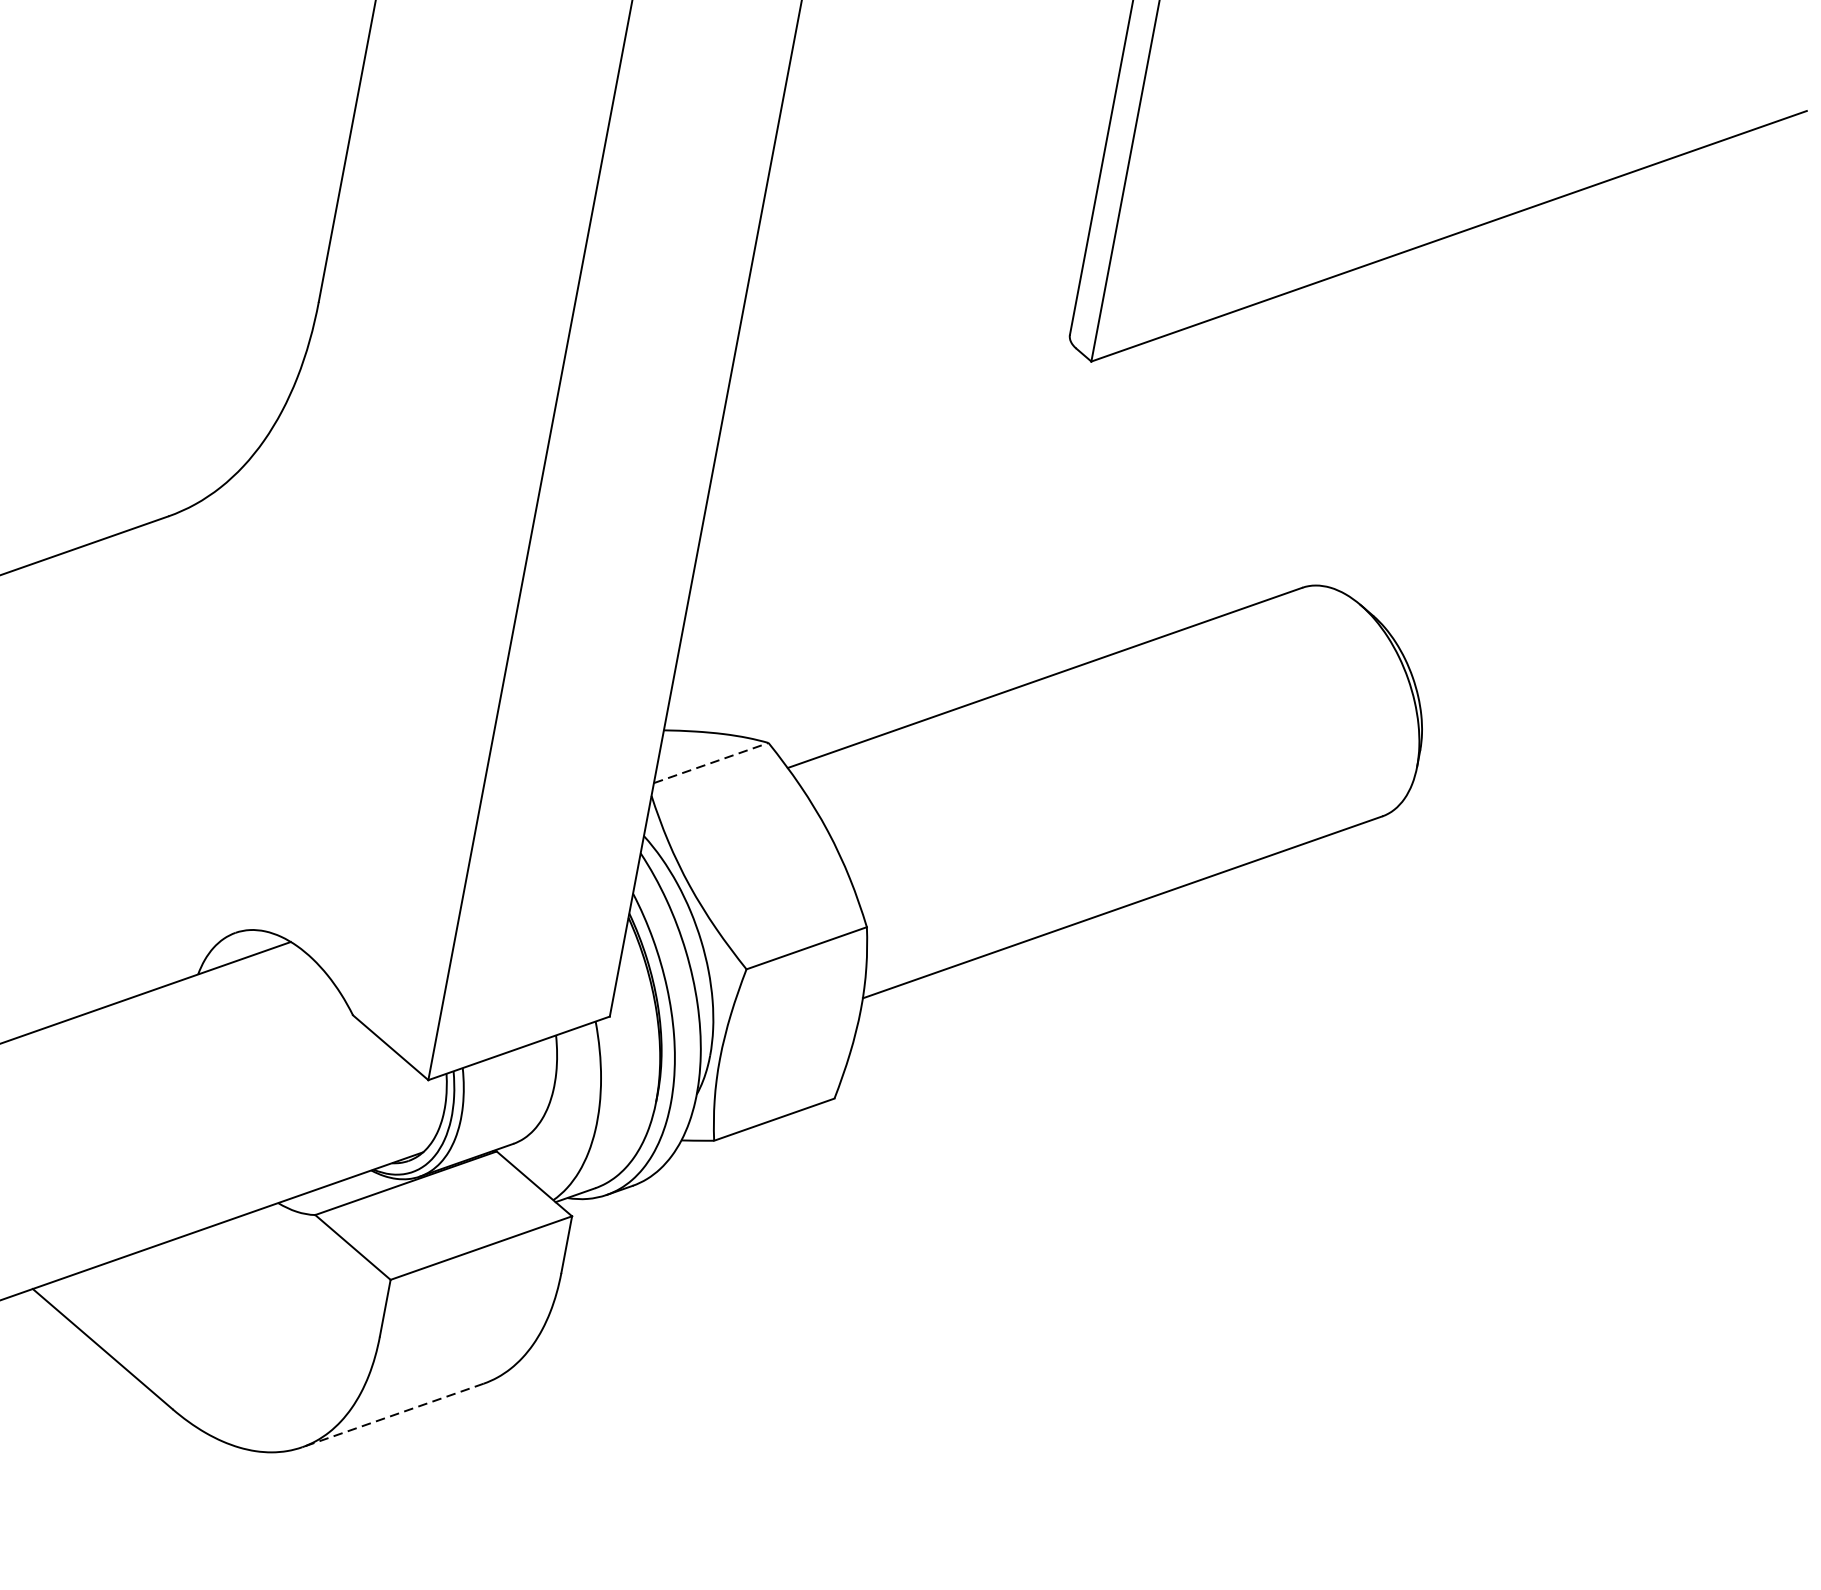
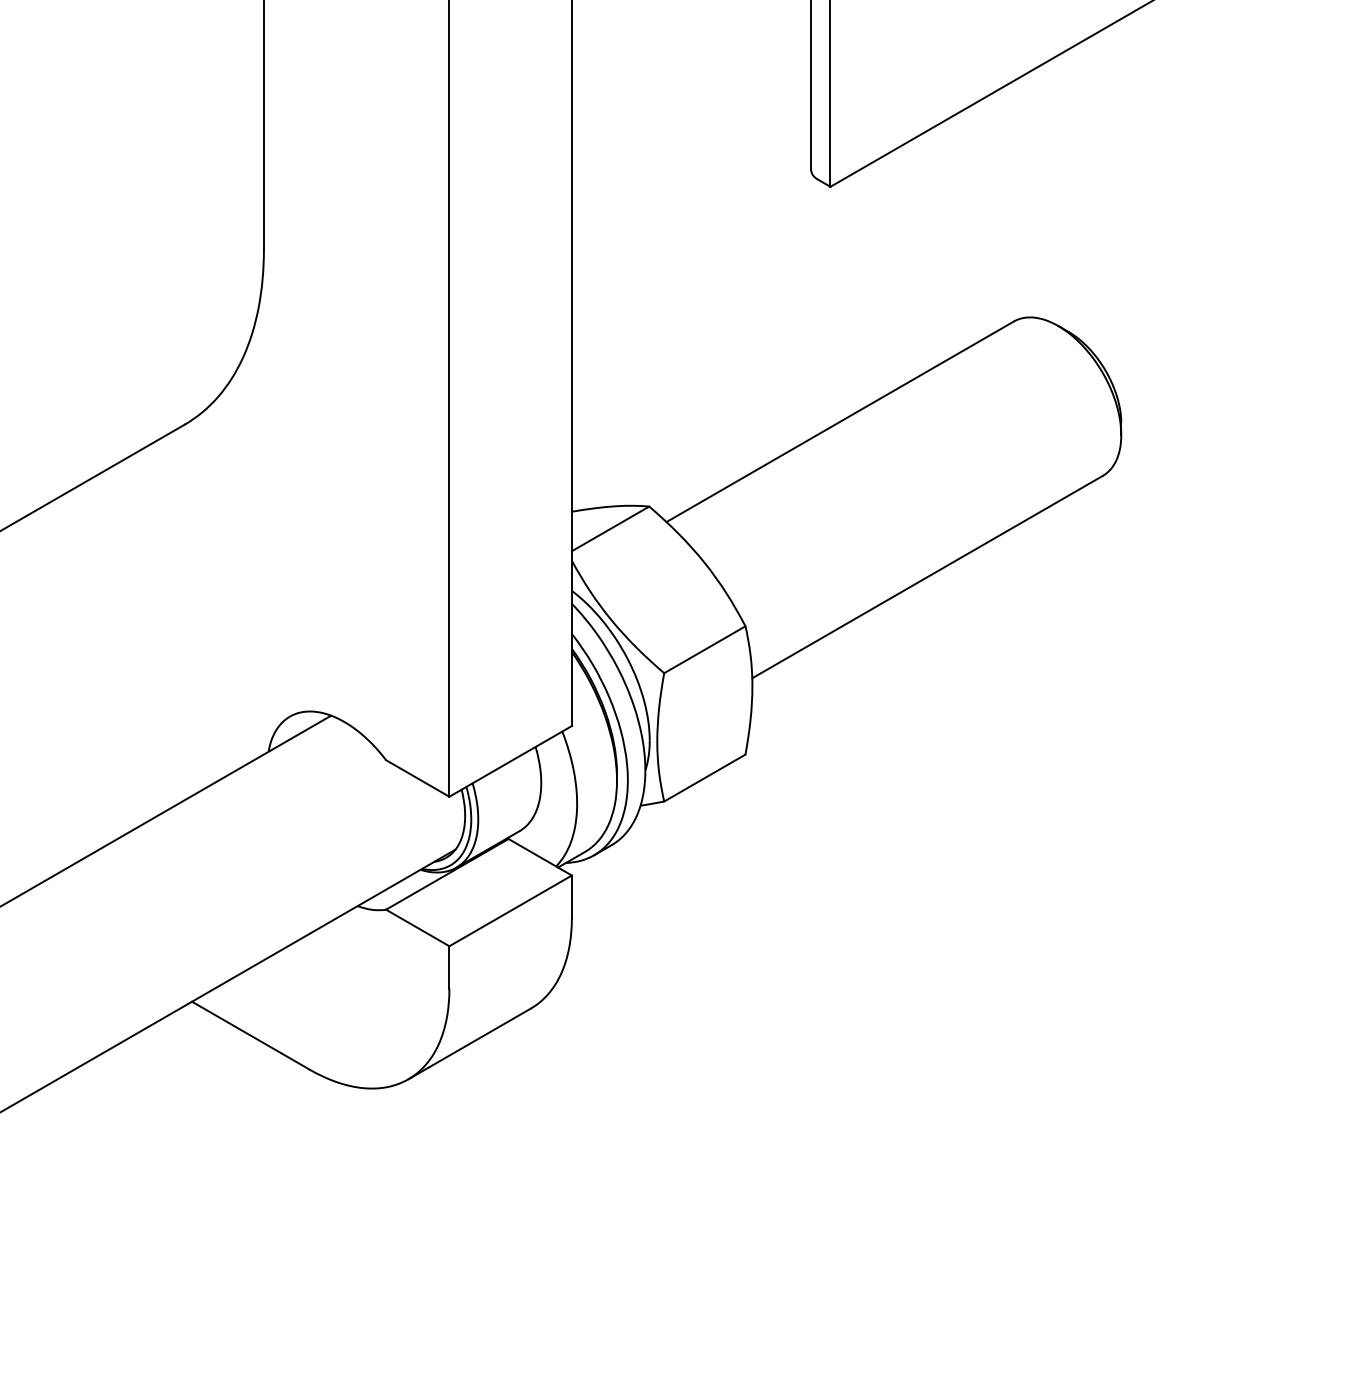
line: (711, 762) -> (610, 528), dashed -> solid
line: (392, 1414) -> (469, 1043), dashed -> solid

